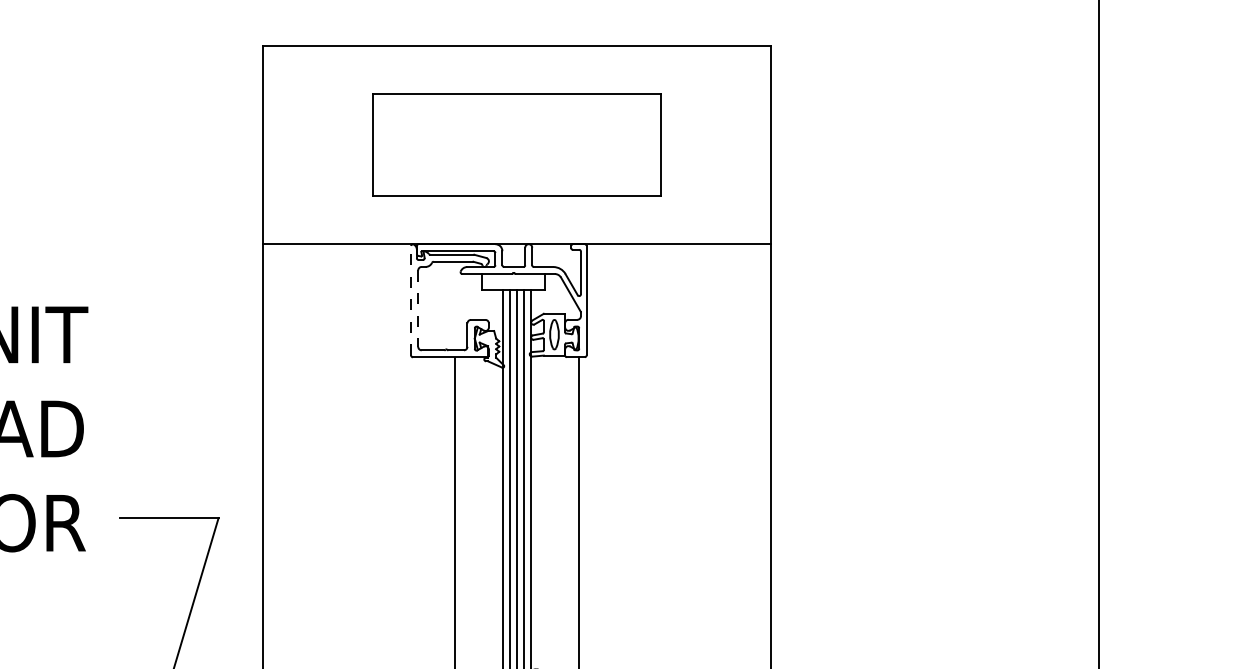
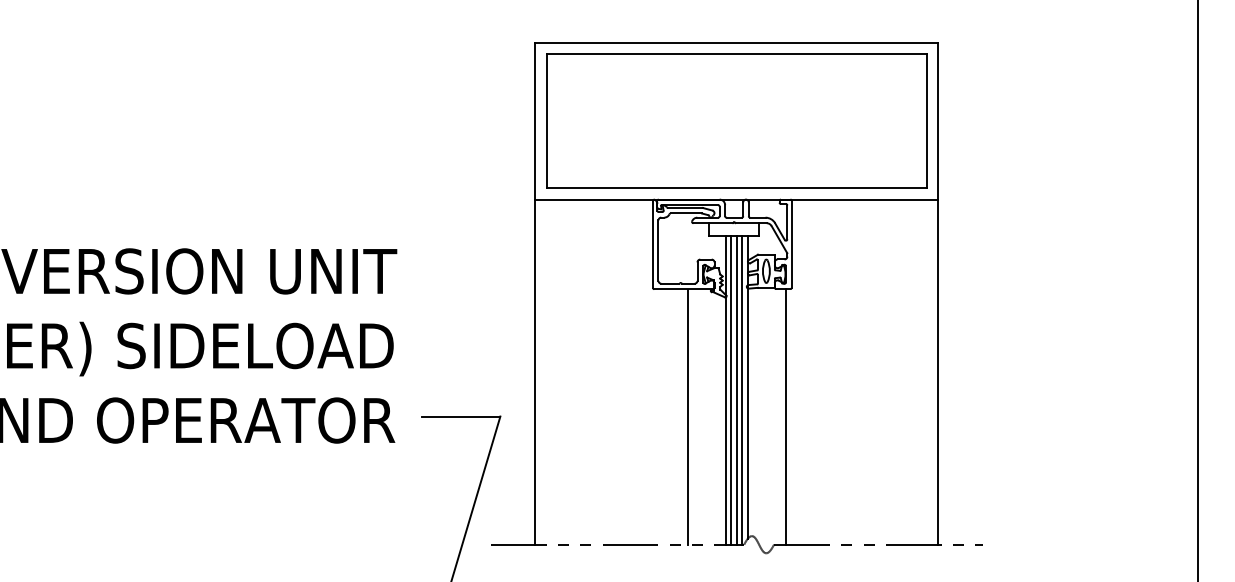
part: (516, 144) -> (736, 120), size x1.67
line: (410, 299) -> (652, 243), dashed -> solid
line: (418, 309) -> (658, 251), dashed -> solid

